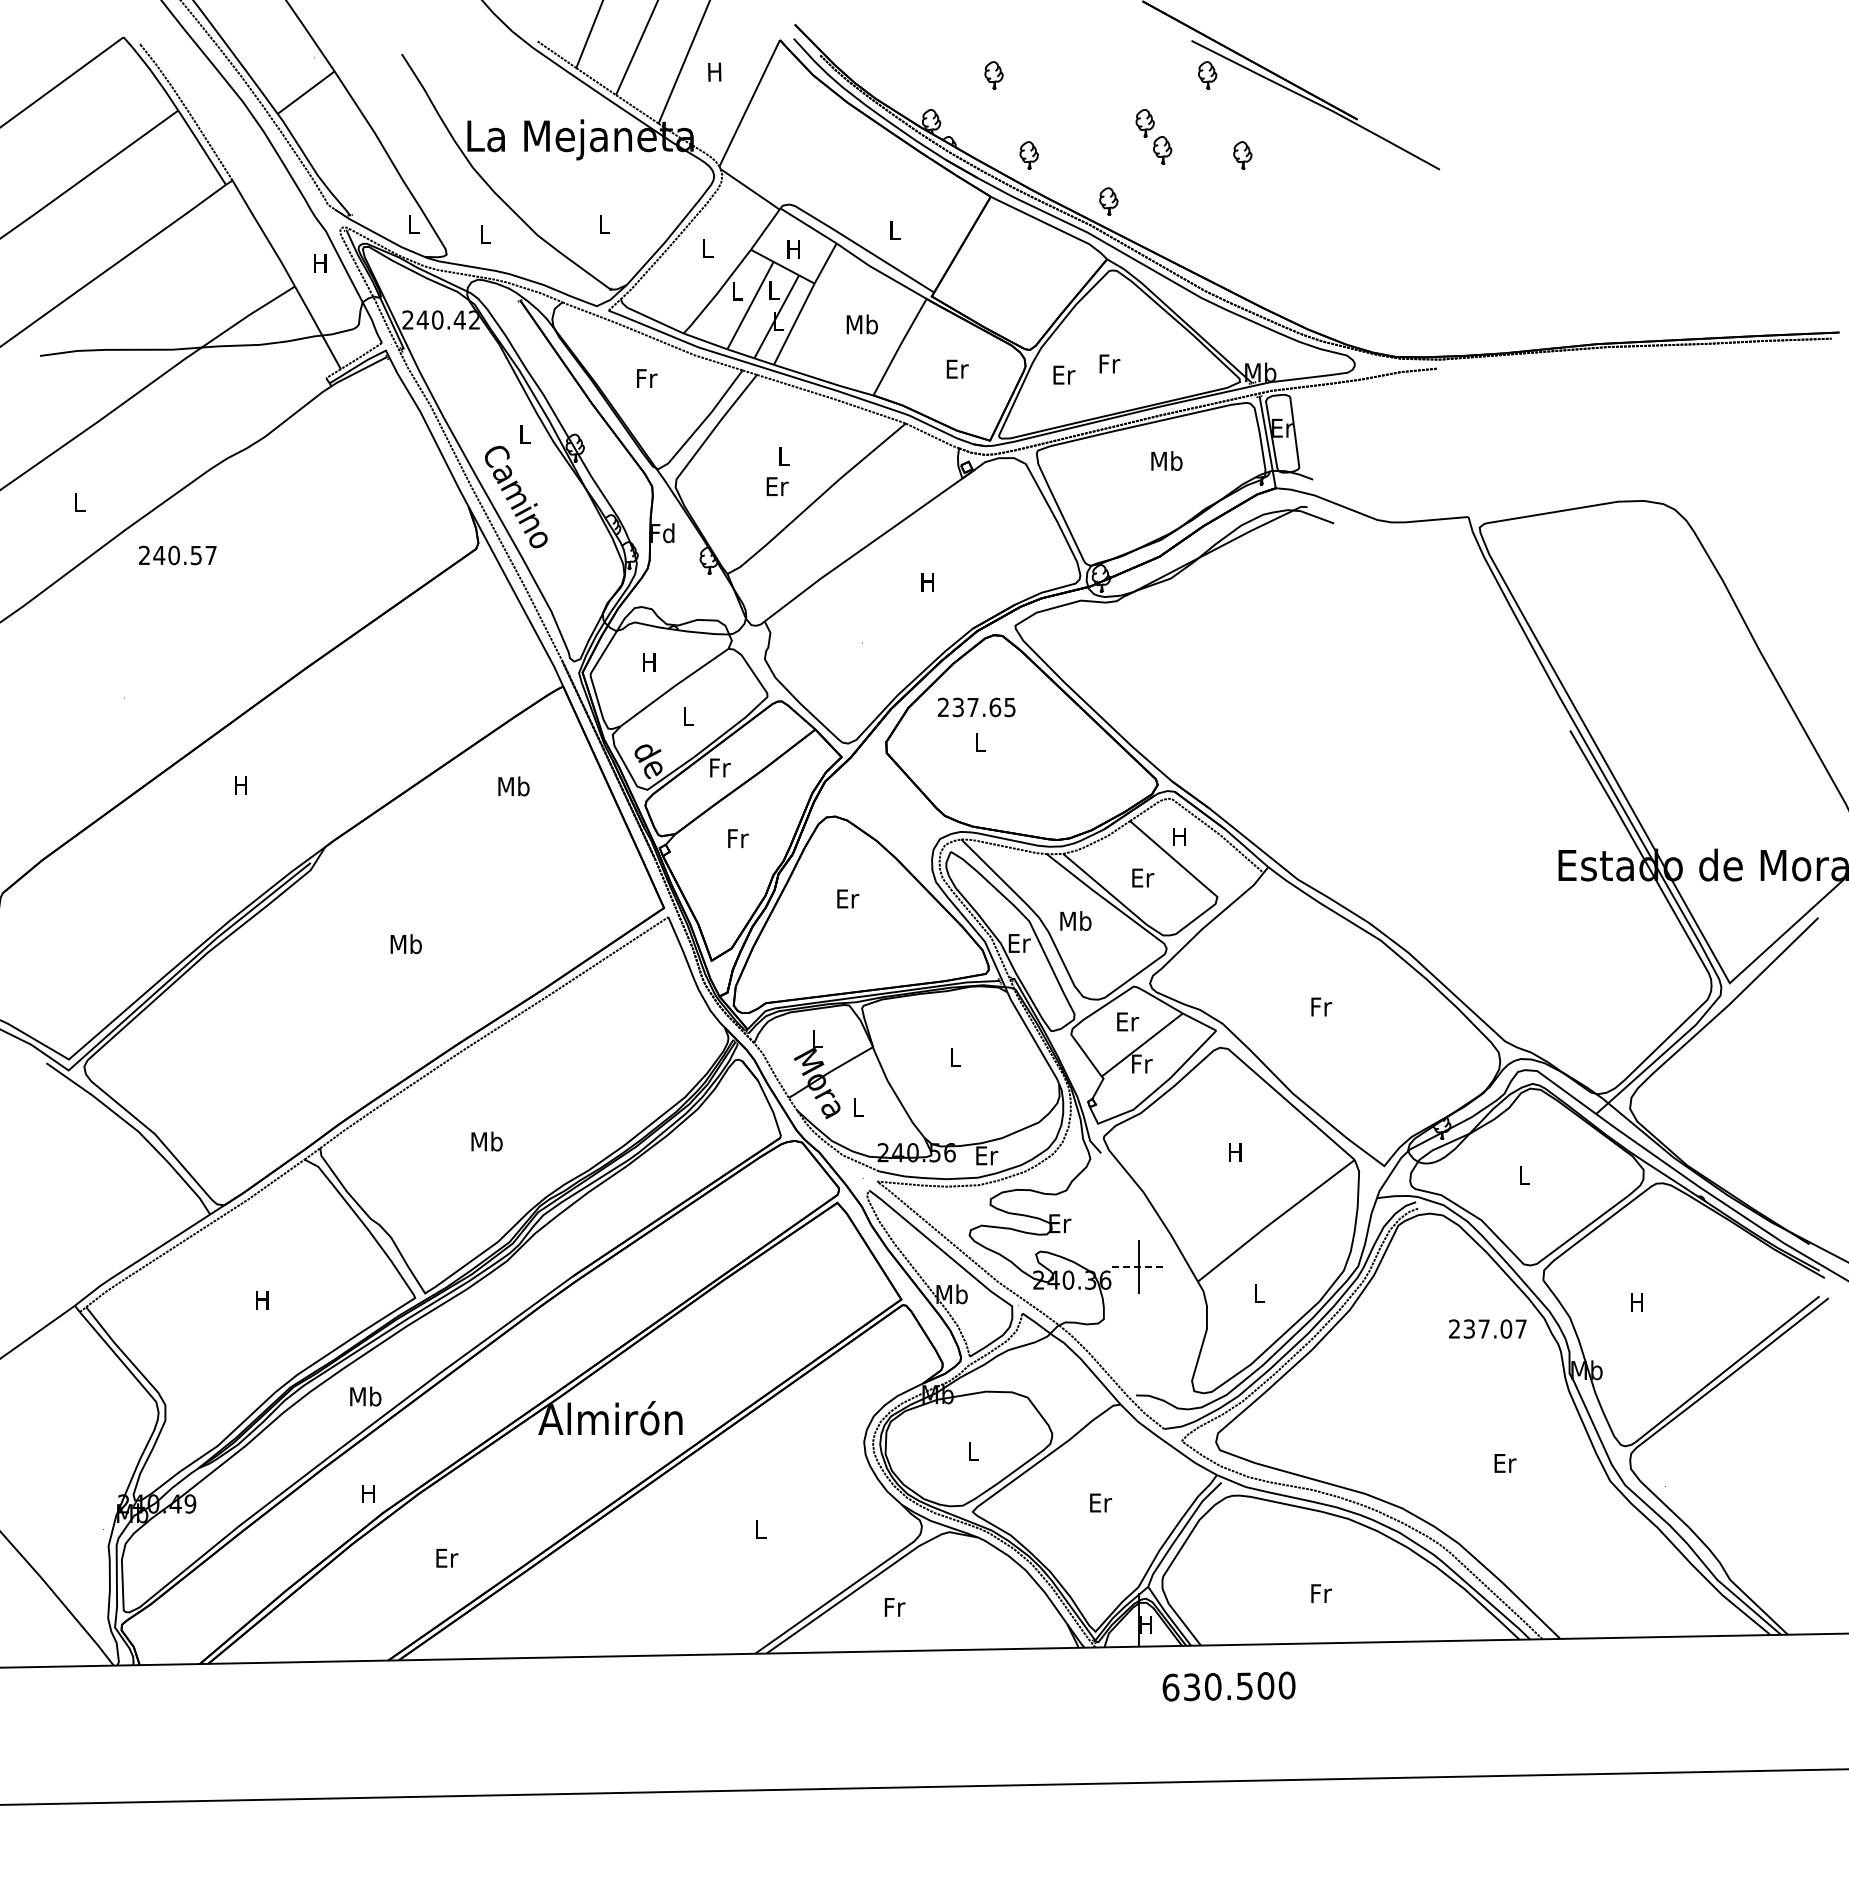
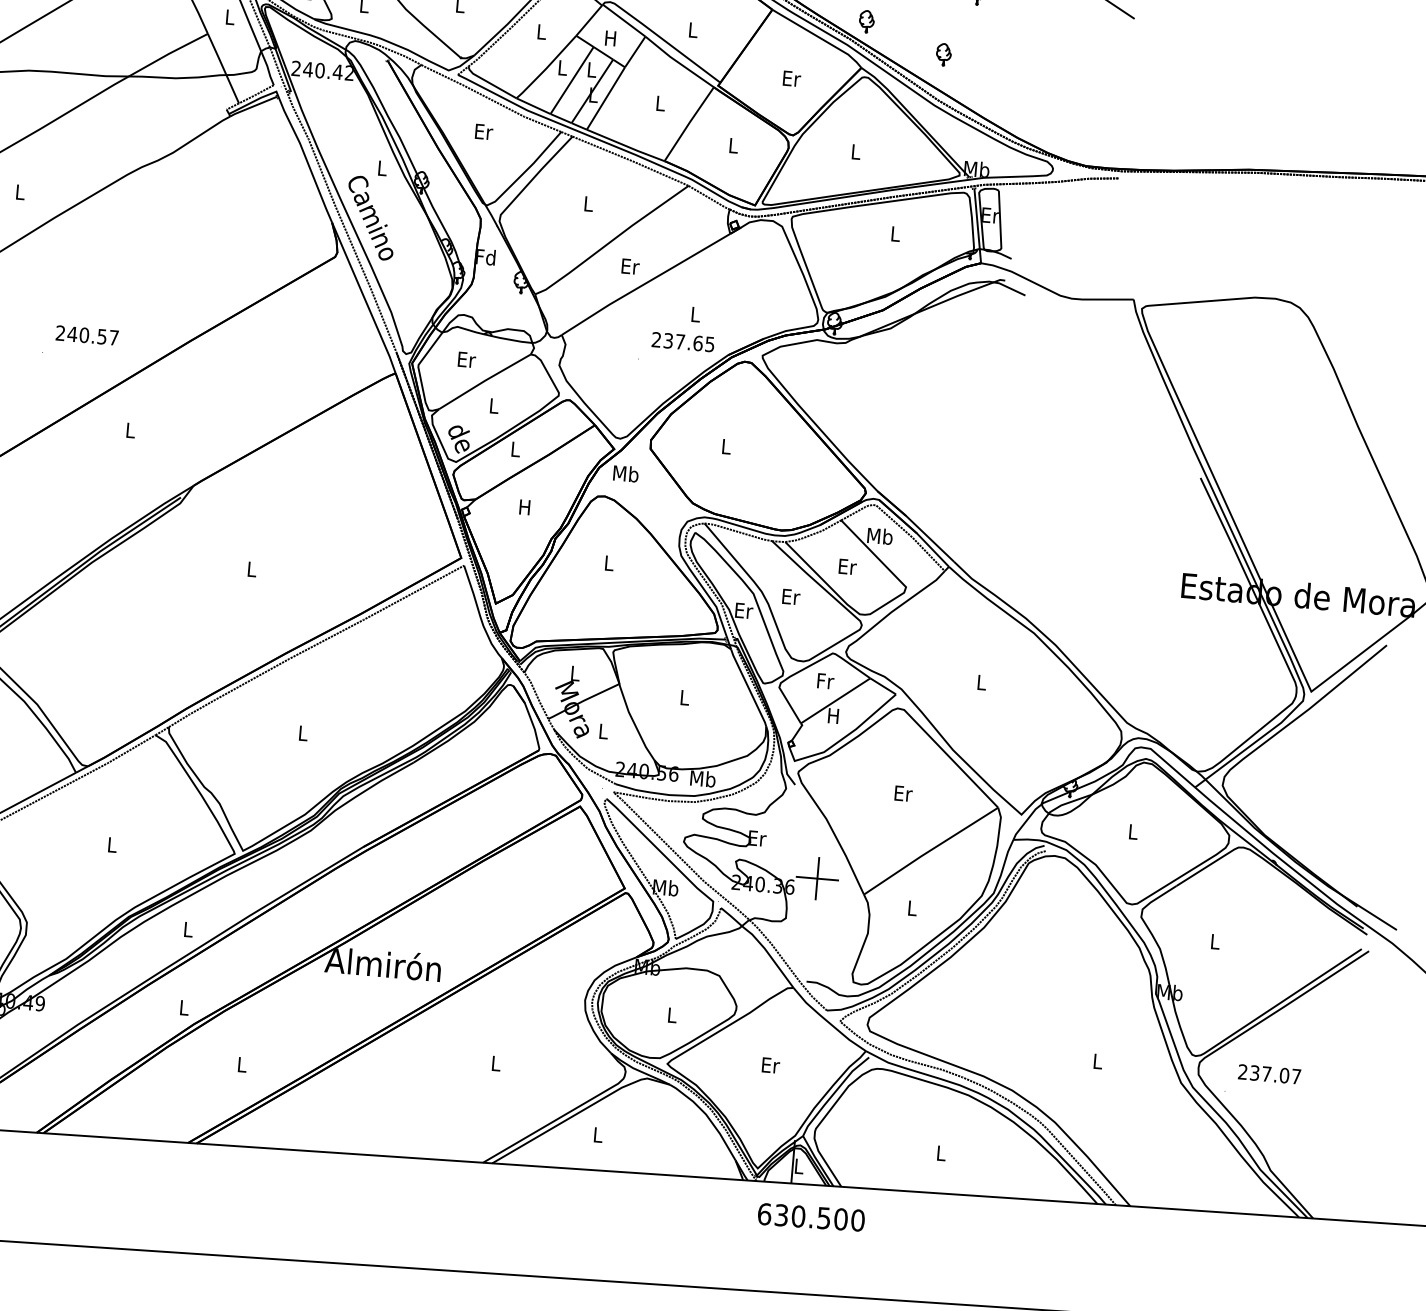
part: (1207, 234) -> (943, 54), added
text: (320, 263) -> (229, 17), H -> L
text: (861, 324) -> (659, 103), Mb -> L
text: (1109, 363) -> (856, 151), Fr -> L
text: (957, 368) -> (733, 145), Er -> L
text: (1064, 374) -> (792, 78), moved
text: (647, 378) -> (484, 131), Fr -> Er
text: (1166, 460) -> (895, 233), Mb -> L
text: (777, 486) -> (630, 266), moved
text: (177, 555) -> (87, 335), moved
text: (927, 582) -> (695, 314), H -> L
text: (650, 662) -> (467, 360), H -> Er
text: (976, 707) -> (683, 342), moved
text: (720, 767) -> (516, 449), Fr -> L
text: (240, 785) -> (129, 430), H -> L
text: (513, 786) -> (625, 473), moved
text: (1179, 836) -> (879, 536), H -> Mb
text: (738, 838) -> (525, 507), Fr -> H
text: (848, 898) -> (609, 563), Er -> L
text: (1075, 920) -> (790, 596), Mb -> Er
text: (405, 944) -> (251, 569), Mb -> L
text: (1321, 1006) -> (982, 682), Fr -> L
text: (1128, 1021) -> (826, 681), Er -> Fr
text: (1142, 1063) -> (834, 715), Fr -> H
text: (486, 1141) -> (302, 733), Mb -> L
text: (1236, 1152) -> (903, 793), H -> Er
text: (986, 1155) -> (703, 778), Er -> Mb
line: (1138, 1266) -> (817, 878), dashed -> solid
text: (262, 1300) -> (112, 845), H -> L
text: (1636, 1302) -> (1214, 941), H -> L
text: (1487, 1328) -> (1269, 1073), moved
text: (365, 1396) -> (188, 929), Mb -> L
text: (1505, 1463) -> (1098, 1061), Er -> L
text: (368, 1493) -> (183, 1007), H -> L
text: (447, 1557) -> (242, 1064), Er -> L
text: (1321, 1593) -> (941, 1153), Fr -> L
text: (894, 1607) -> (598, 1135), Fr -> L
text: (1145, 1624) -> (798, 1166), H -> L
text: (1228, 1686) -> (810, 1217), moved

